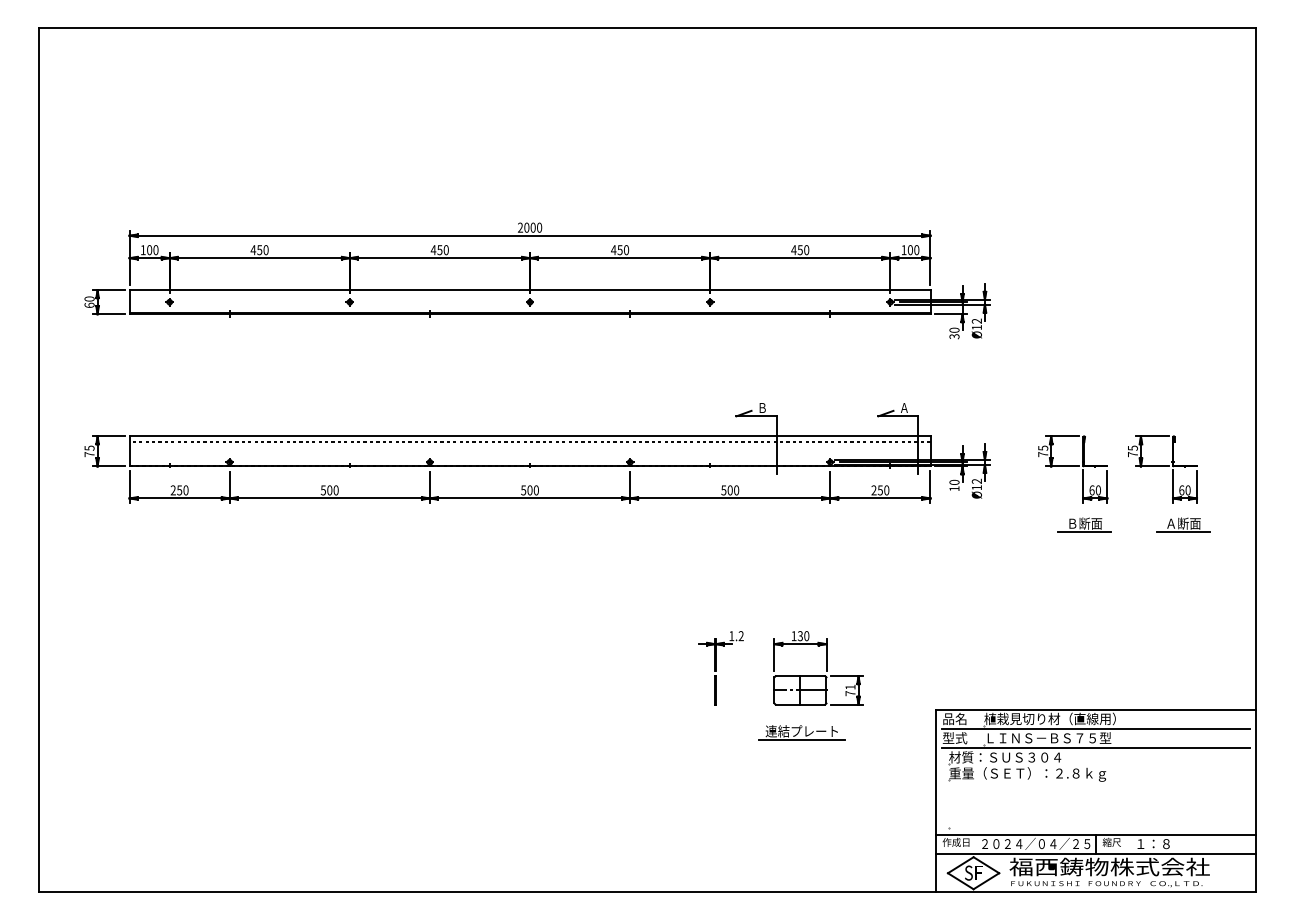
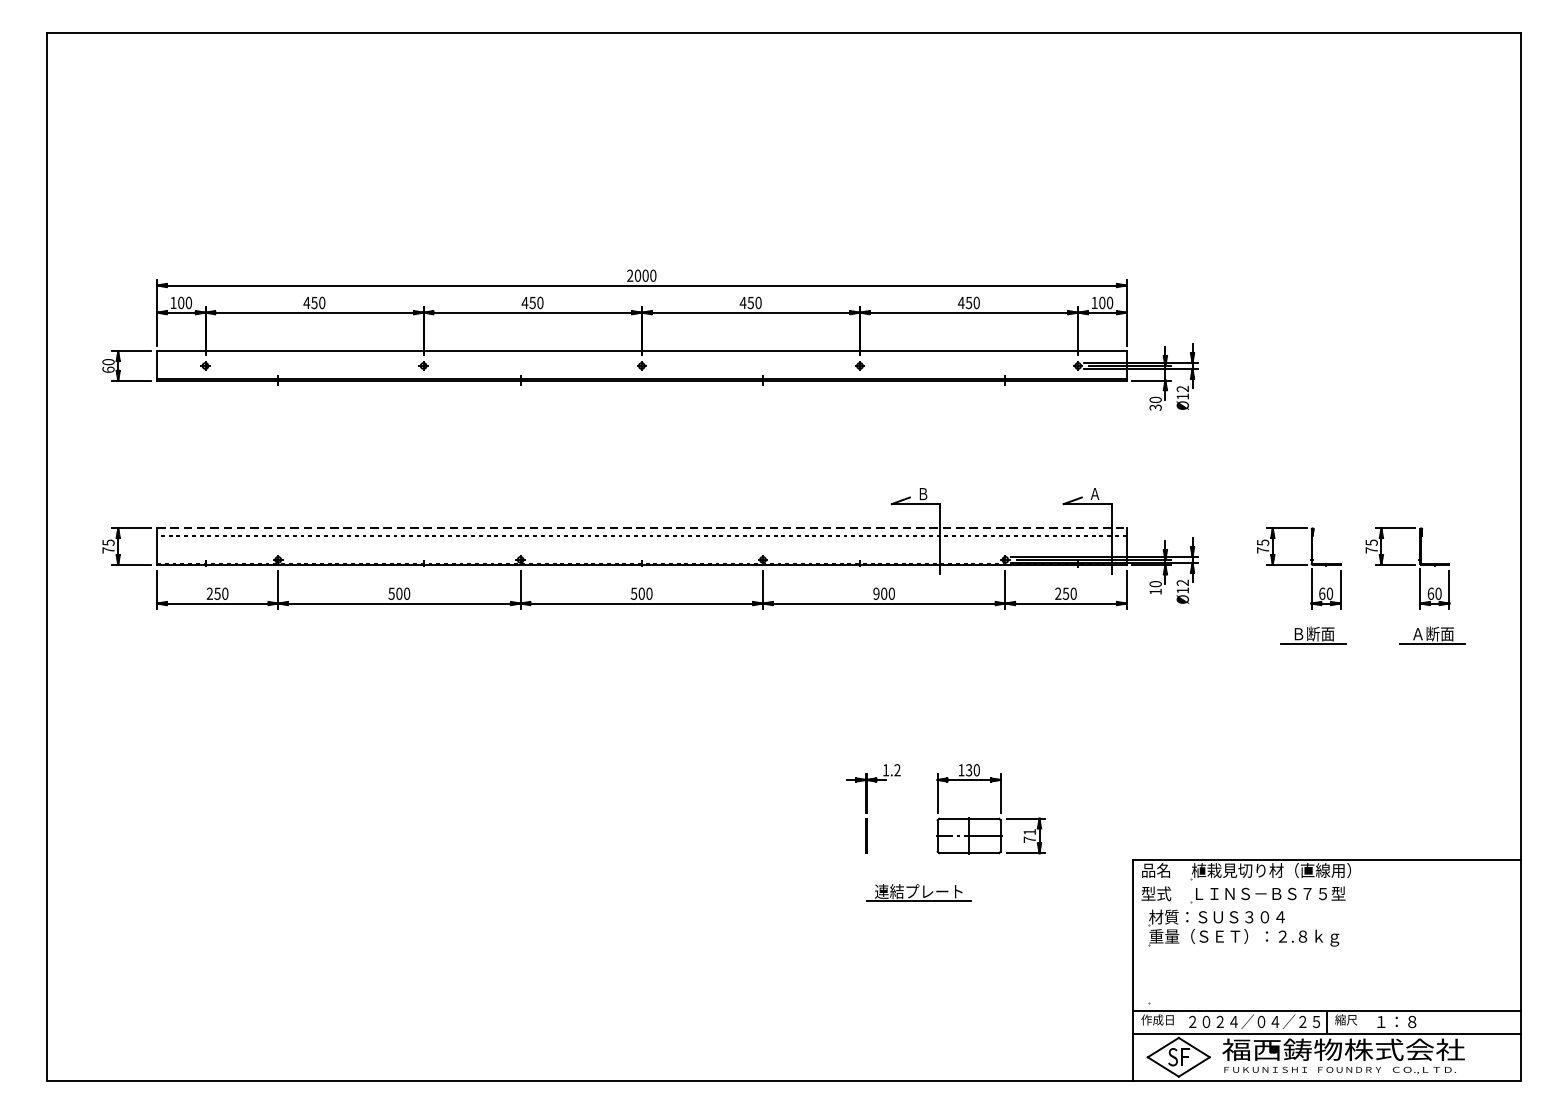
line: (530, 436) -> (642, 528), solid -> dashed
text: (723, 490) -> (876, 593), 500 -> 900
line: (1095, 729) -> (1326, 883), removed
part: (801, 732) -> (918, 892), moved
line: (1095, 748) -> (1326, 906), removed

